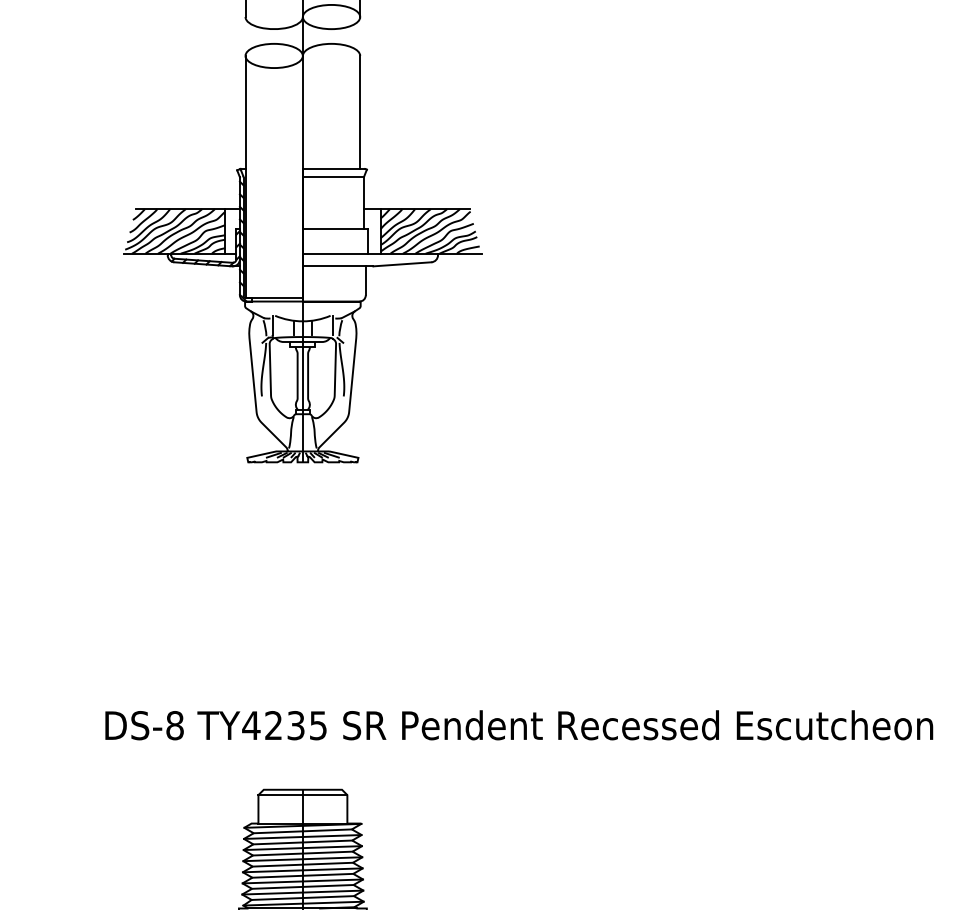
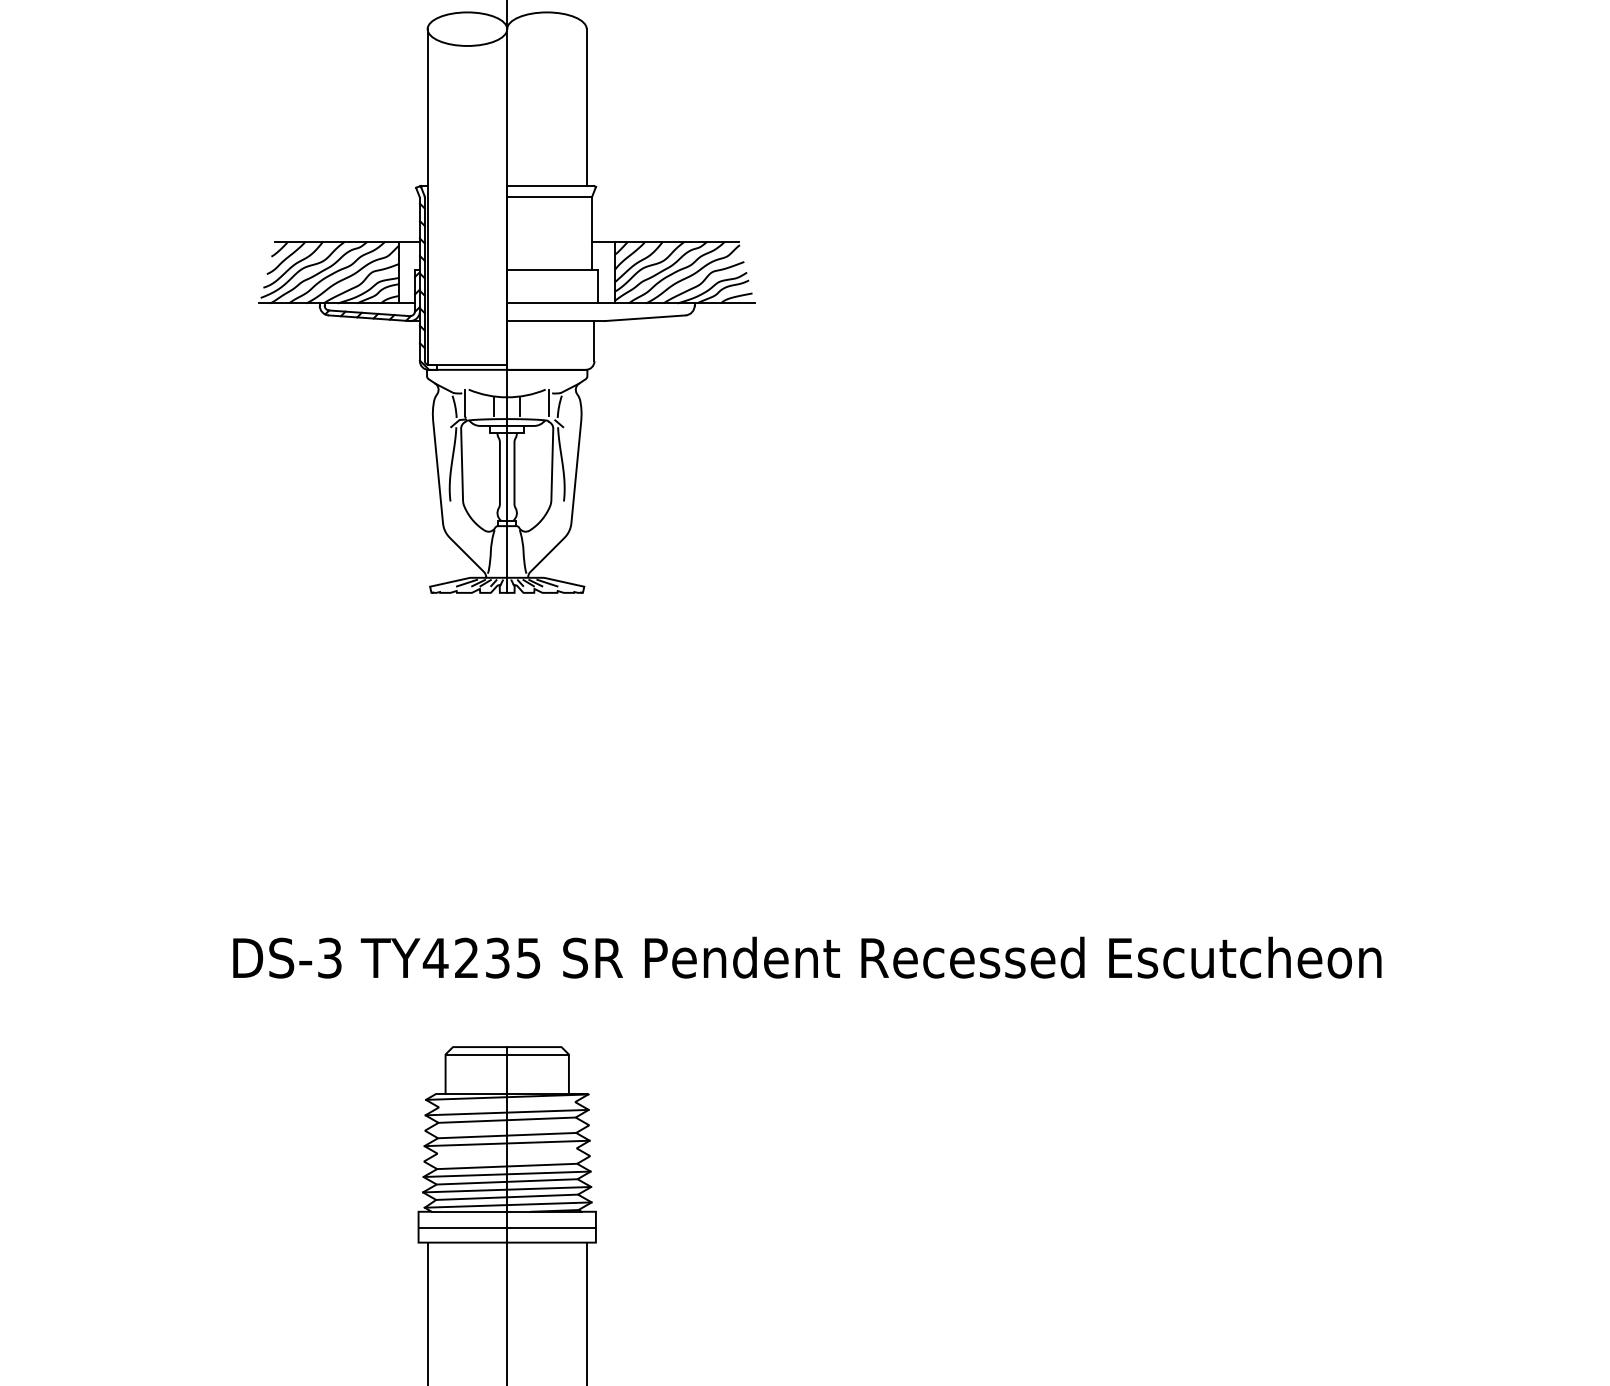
text: (174, 725) -> (329, 957), DS-8 -> DS-3
line: (303, 831) -> (507, 1104), removed
line: (302, 847) -> (506, 1127), removed
line: (302, 864) -> (506, 1150), removed
line: (303, 870) -> (507, 1158), removed

